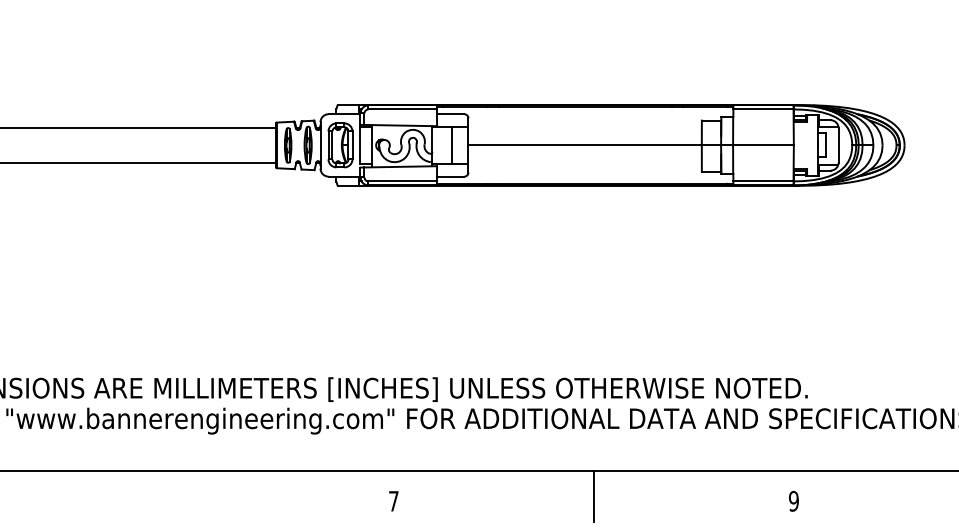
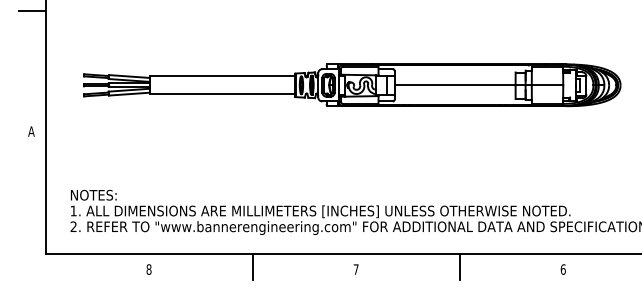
line: (193, 495) -> (252, 266), added
text: (792, 501) -> (562, 269), 9 -> 6

